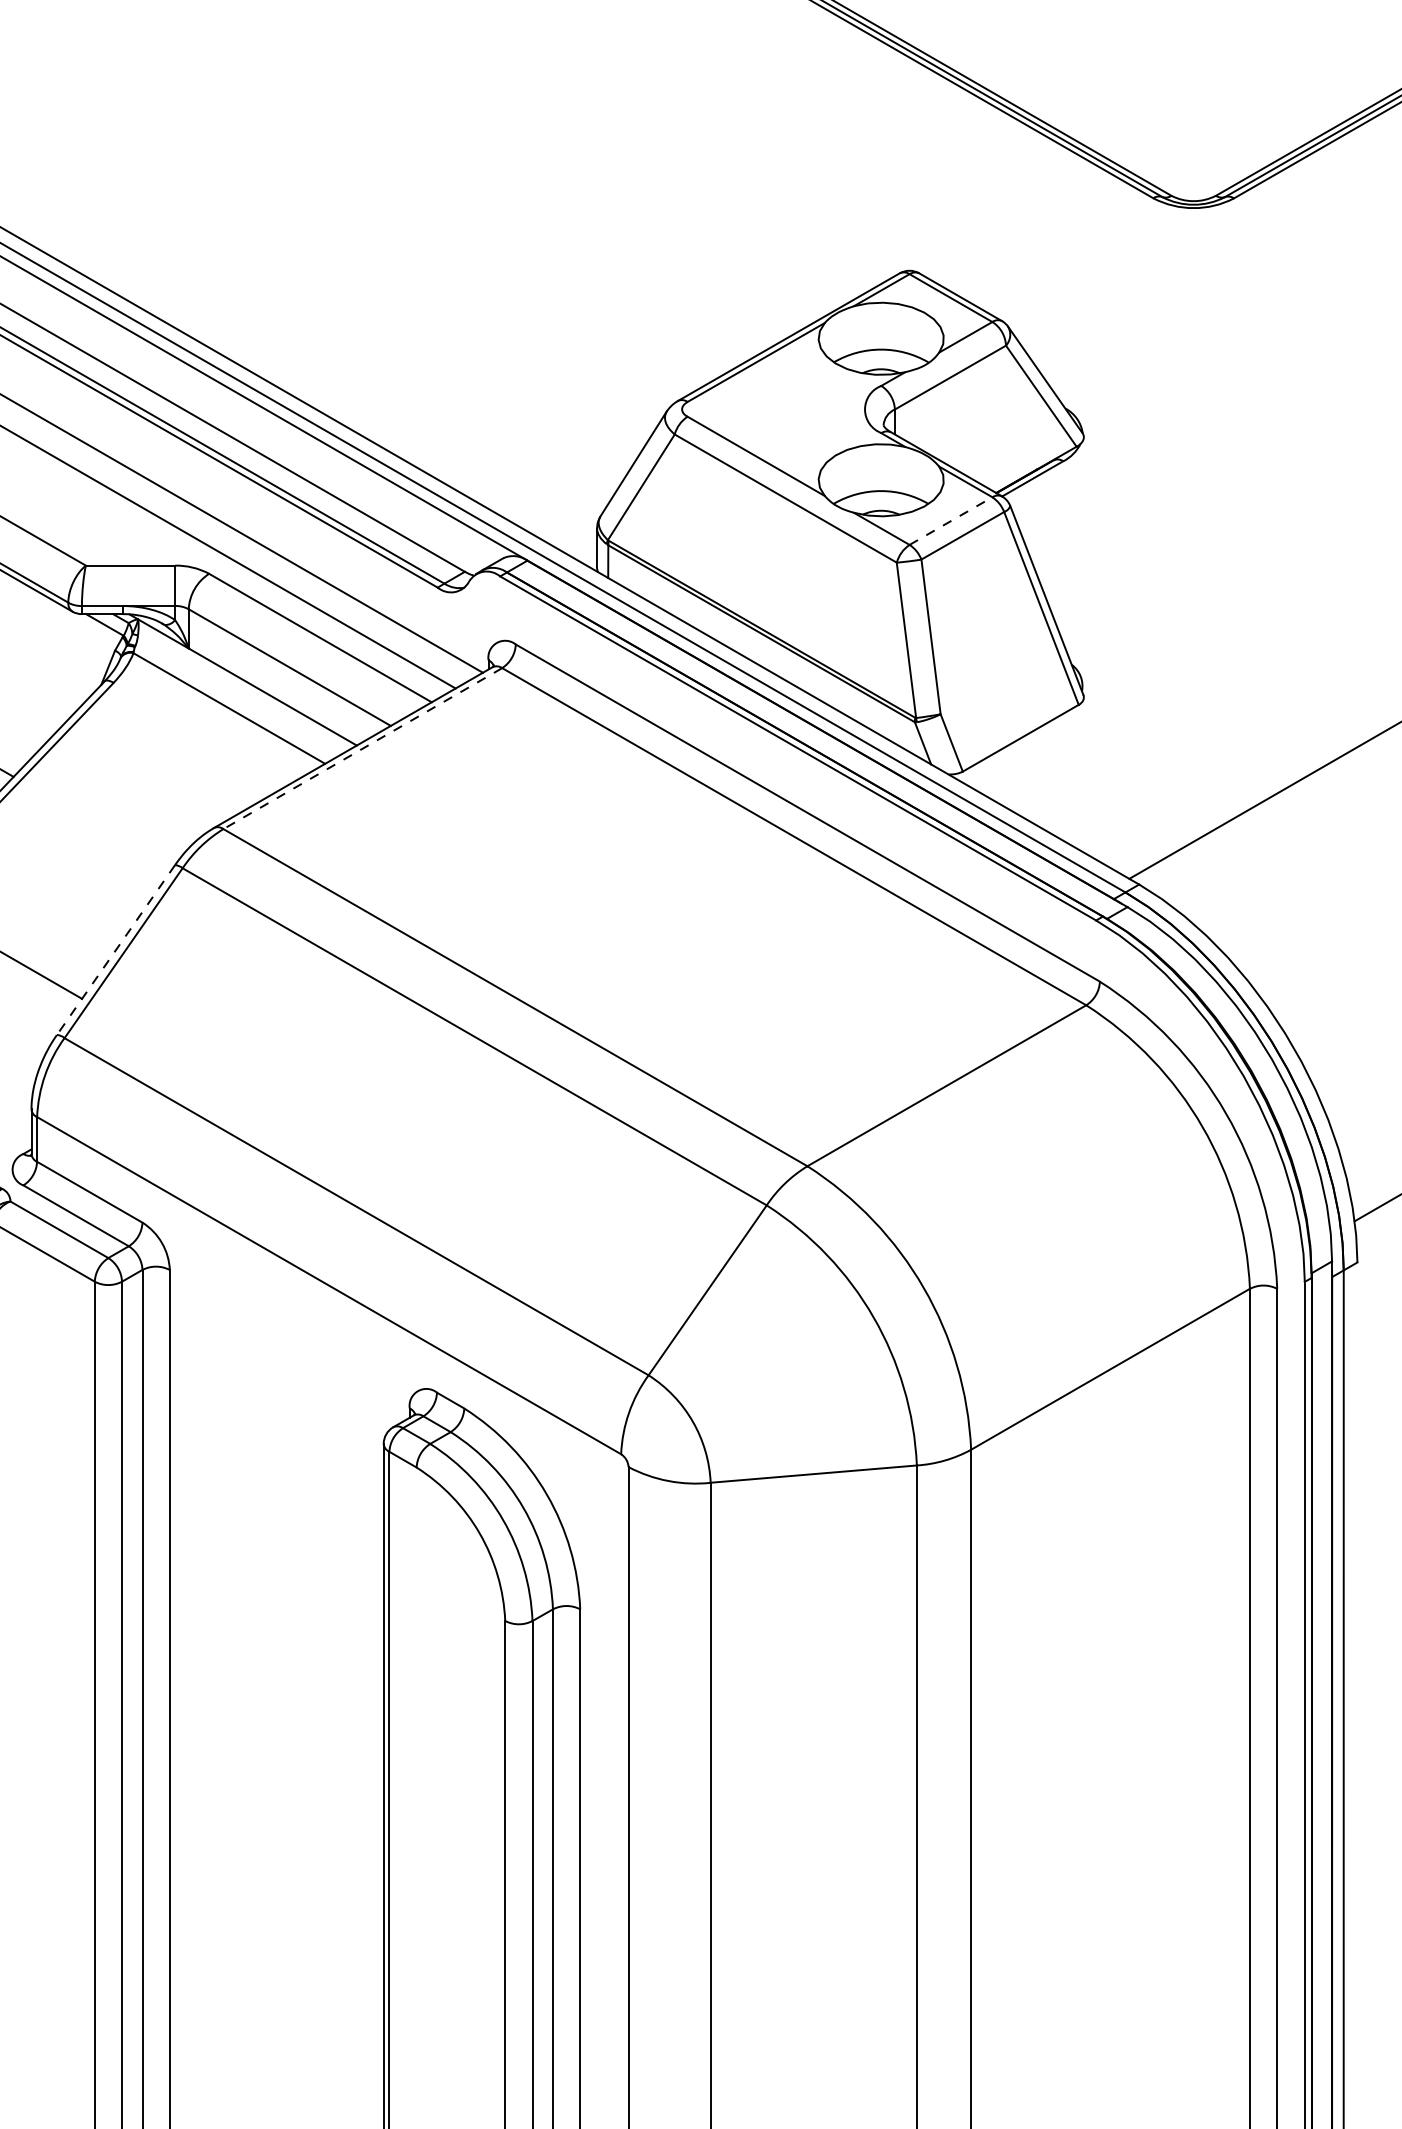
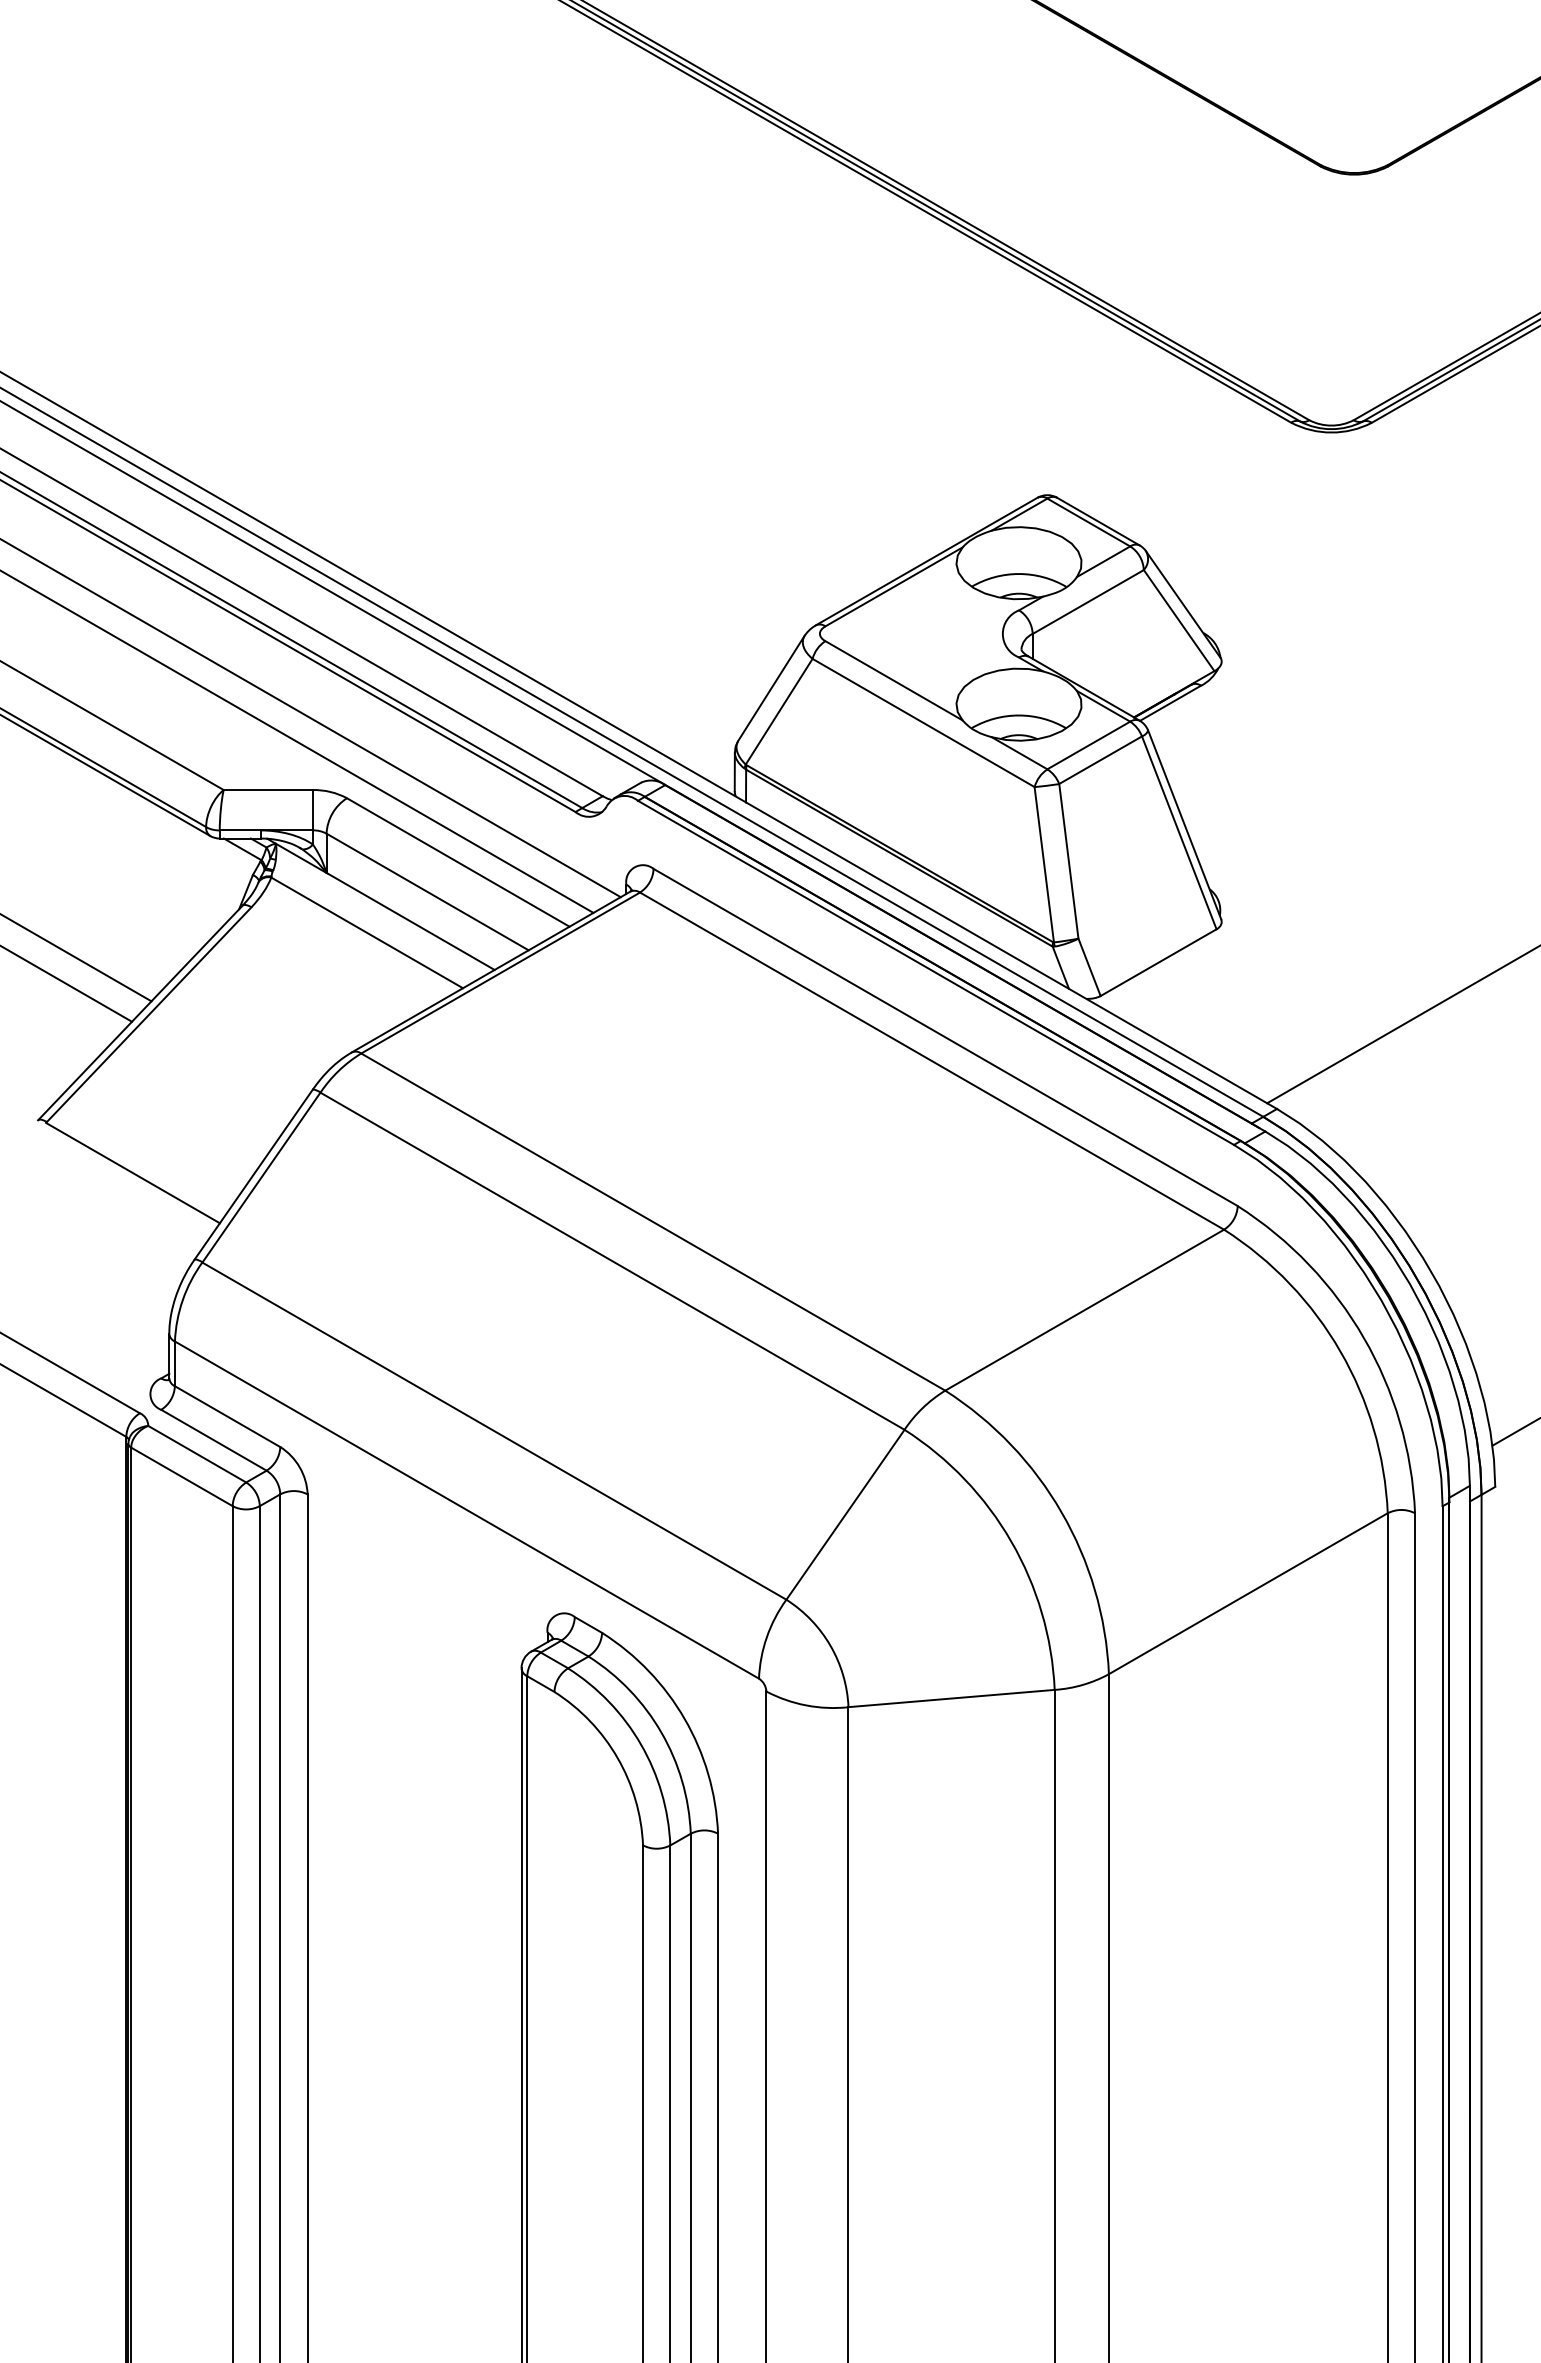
line: (950, 521) -> (1088, 745), dashed -> solid
line: (362, 749) -> (500, 973), dashed -> solid
line: (115, 950) -> (253, 1174), dashed -> solid

